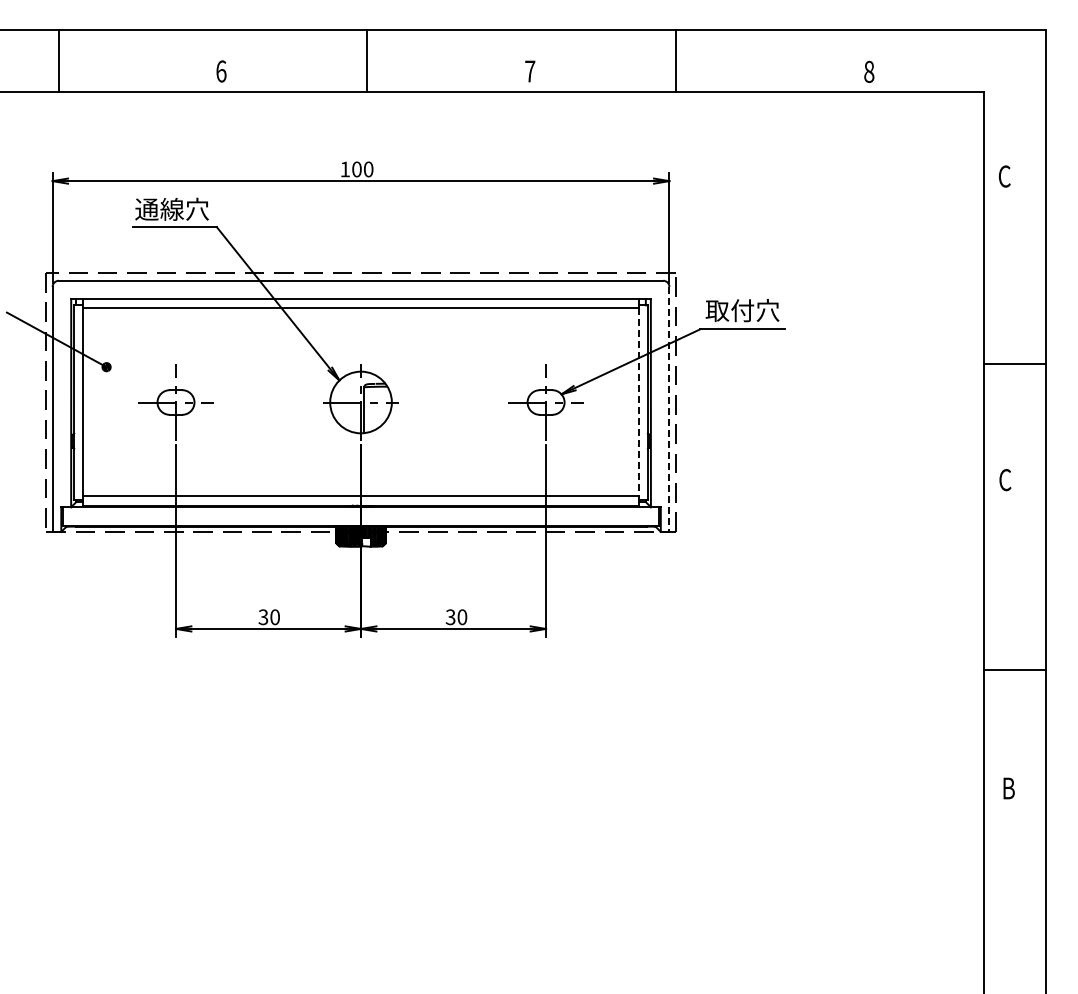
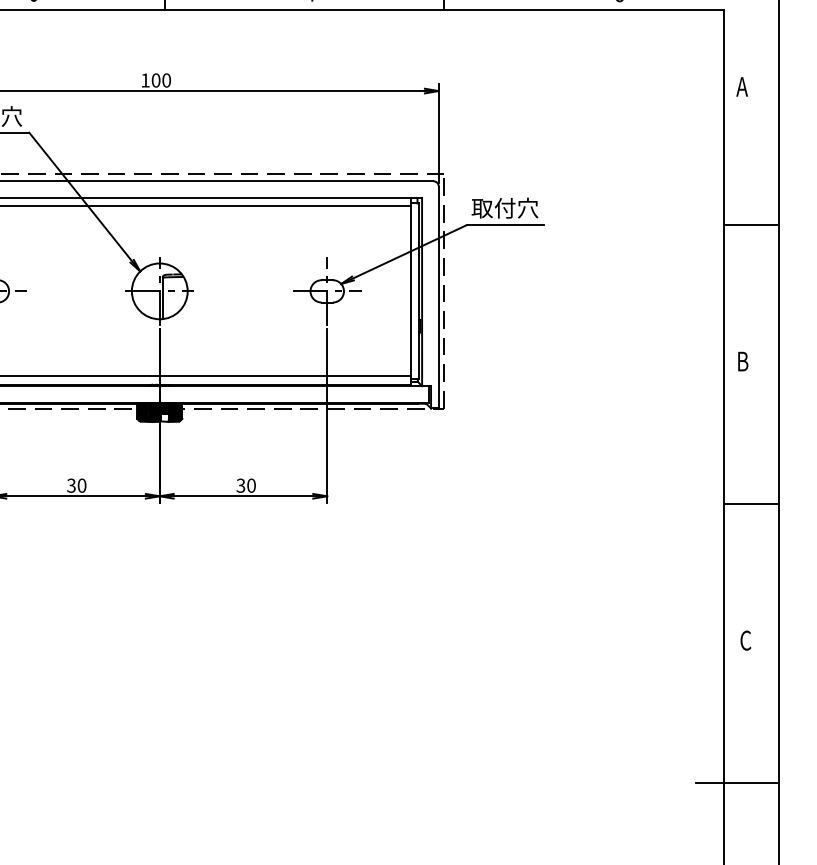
text: (1004, 176) -> (742, 86), C -> A
line: (1014, 364) -> (751, 225), moved
line: (638, 402) -> (410, 291), dashed -> solid
line: (669, 409) -> (438, 297), dashed -> solid
text: (1005, 480) -> (742, 361), C -> B
line: (1014, 670) -> (751, 504), moved
text: (1008, 788) -> (745, 640), B -> C
line: (999, 945) -> (737, 782), added

